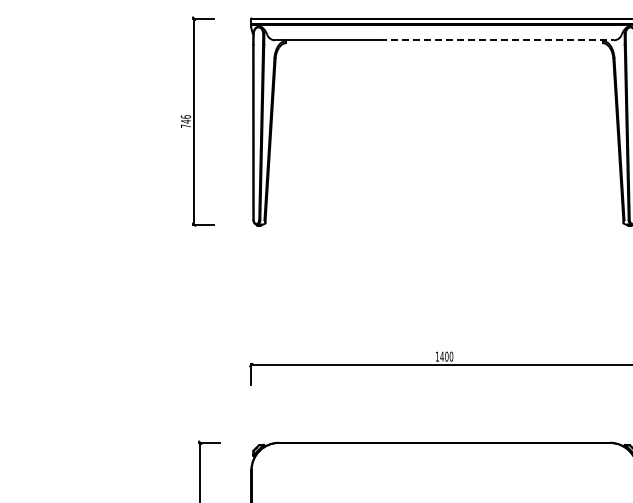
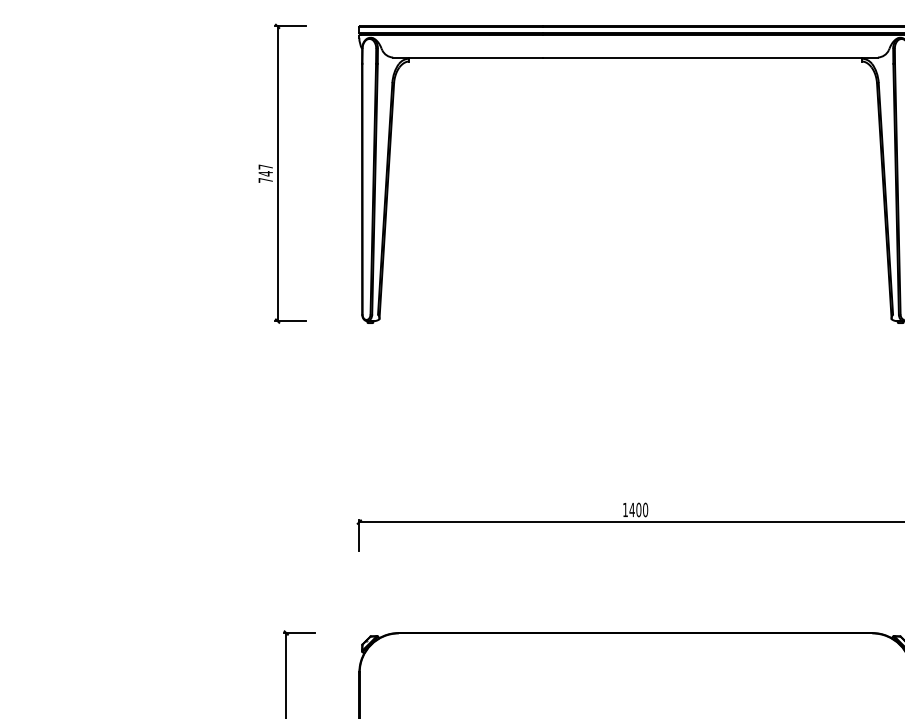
line: (497, 40) -> (711, 57), dashed -> solid
text: (185, 116) -> (265, 166), 746 -> 747

